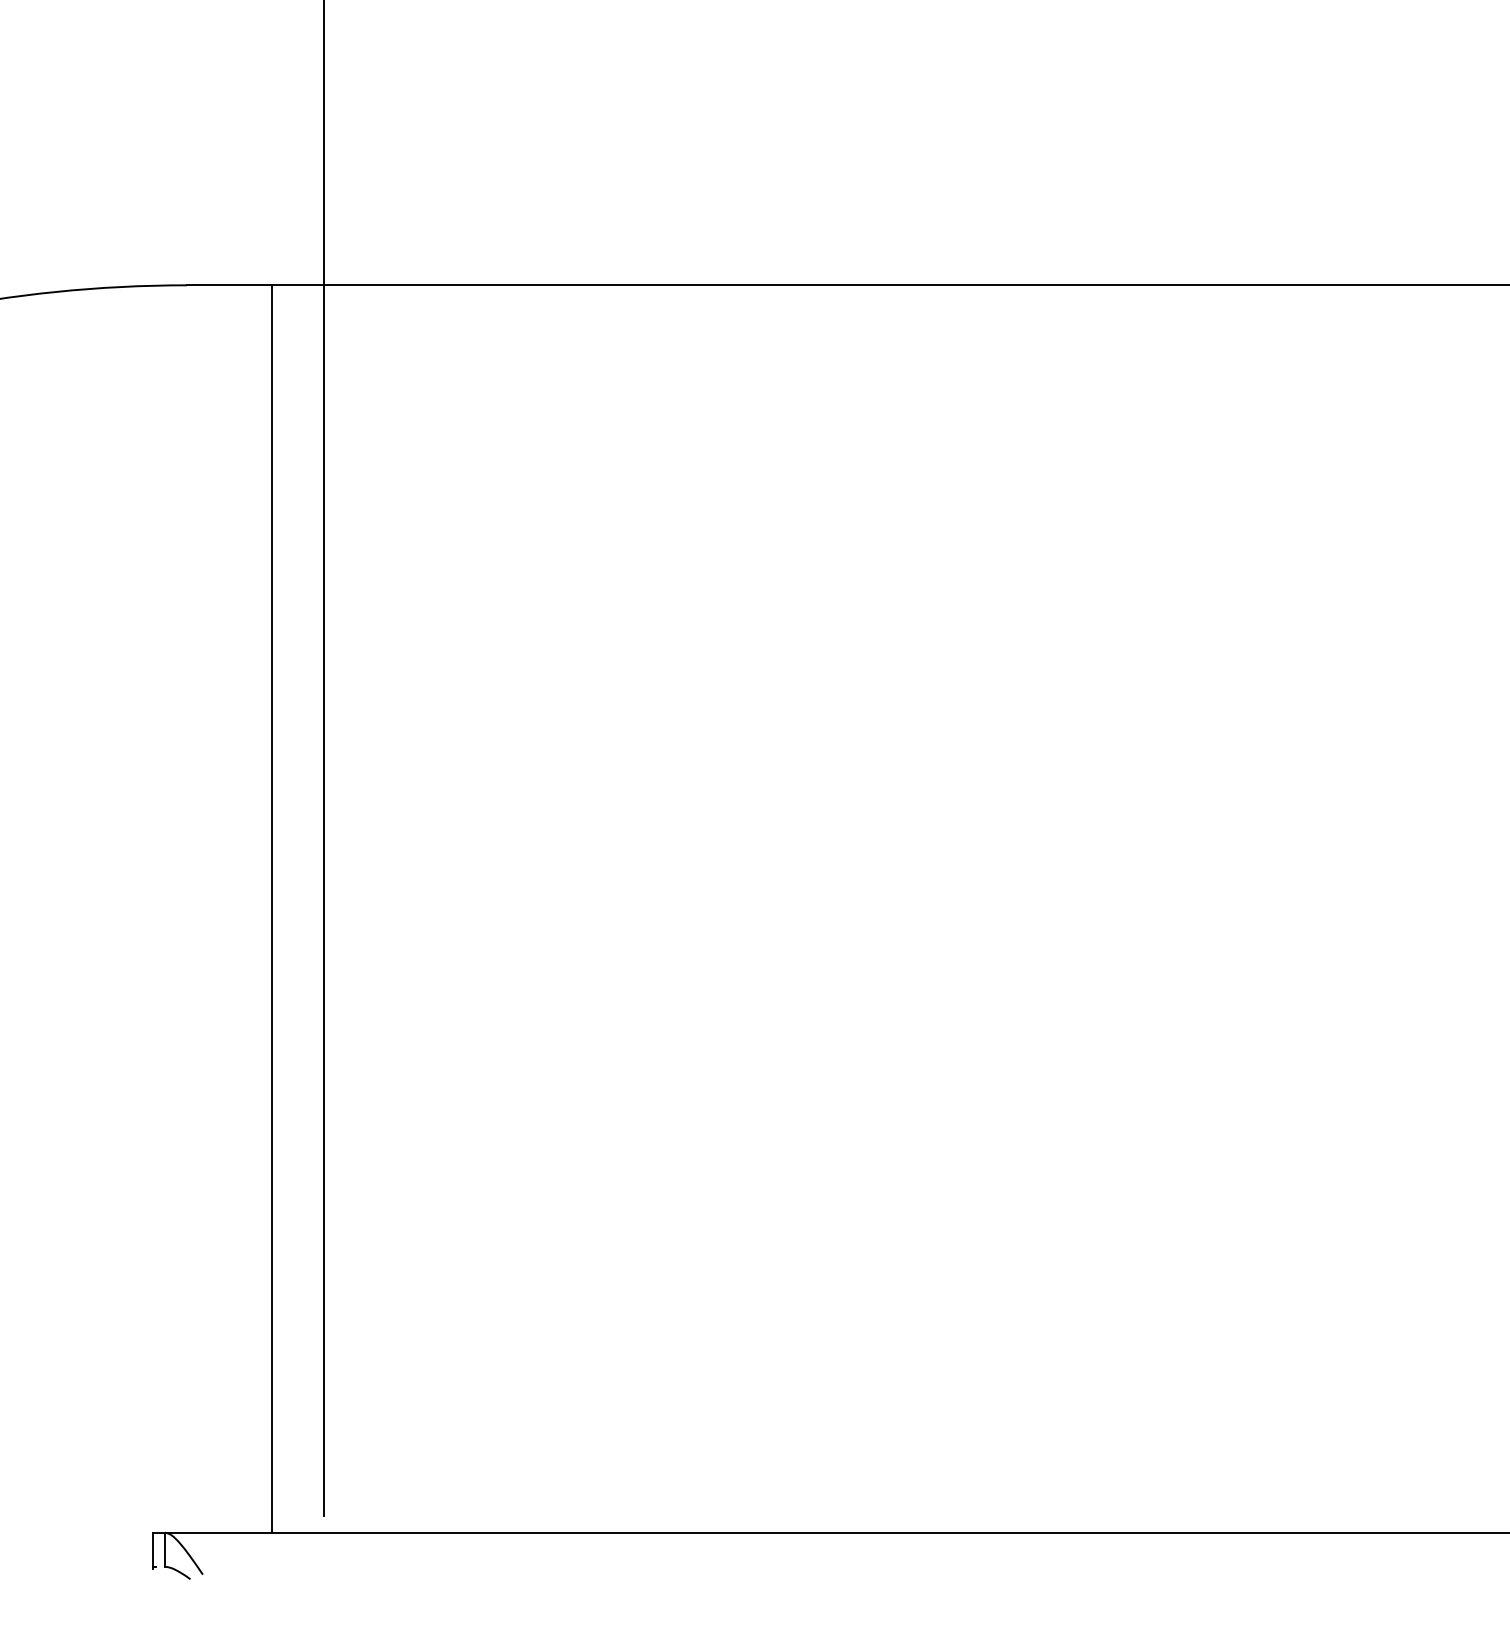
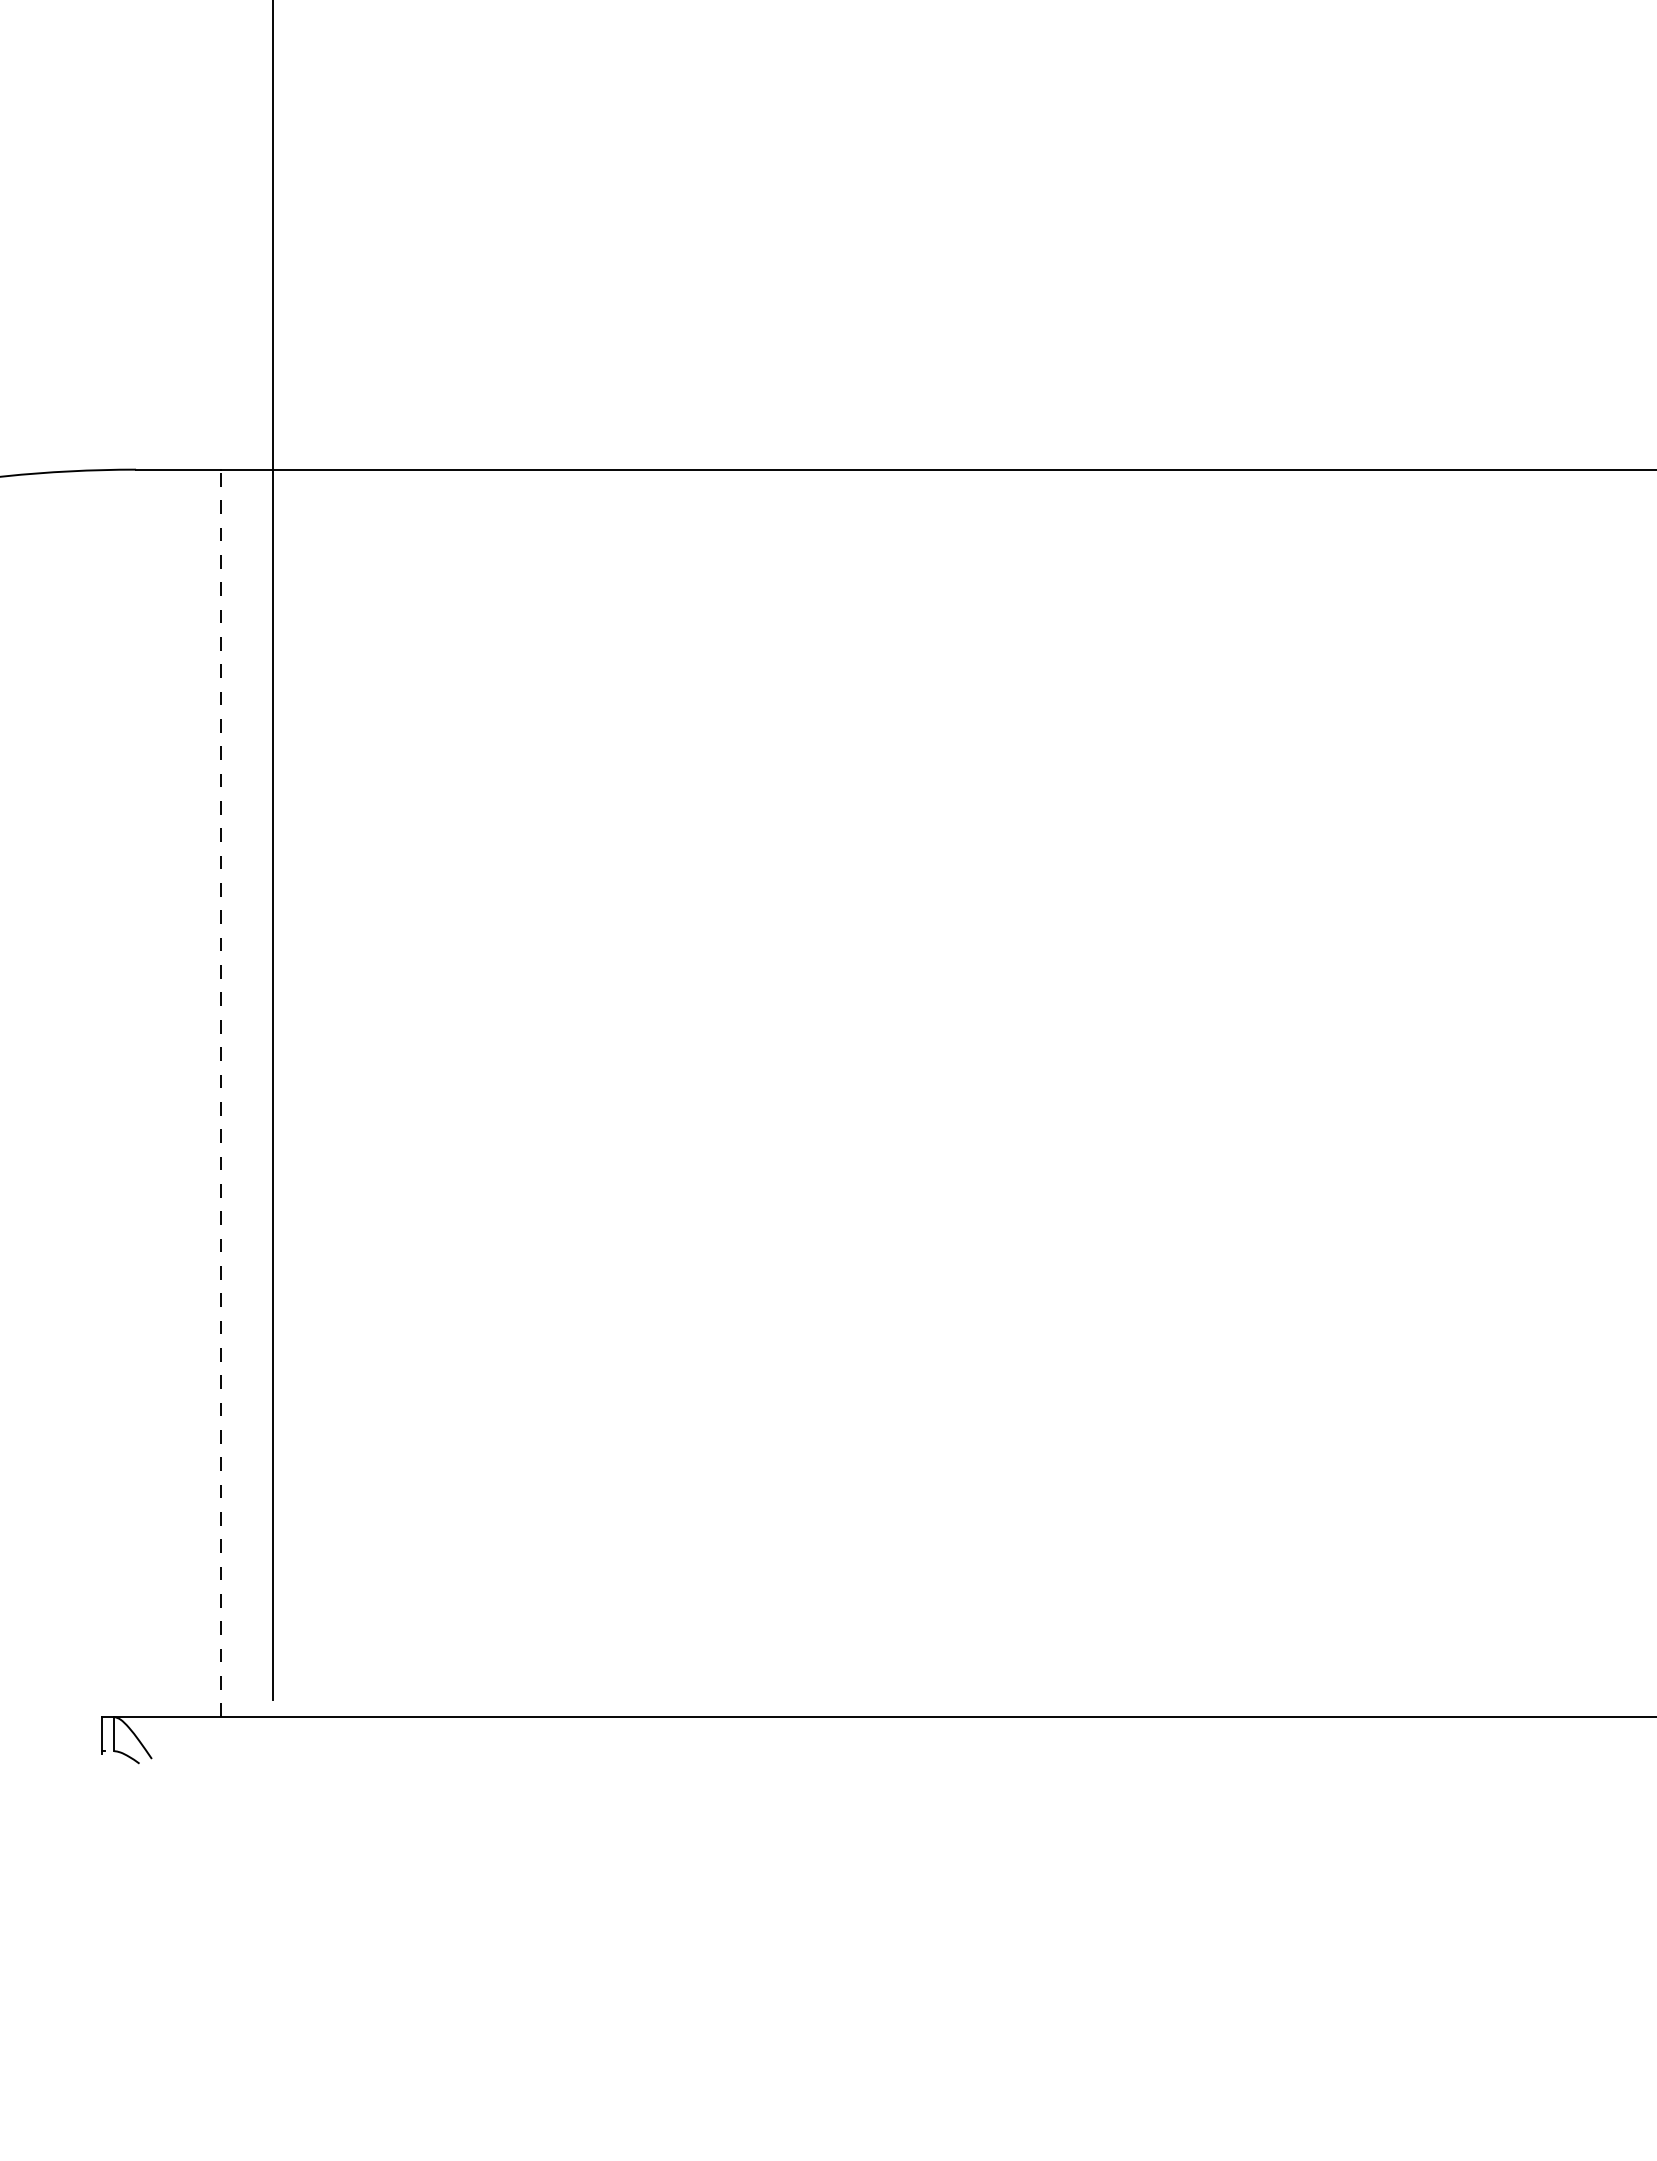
line: (272, 909) -> (221, 1093), solid -> dashed

